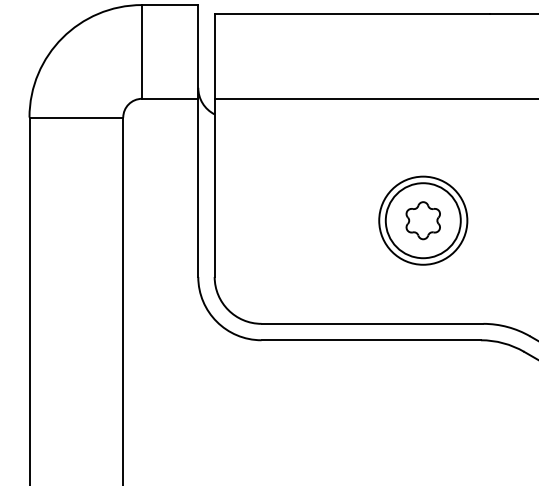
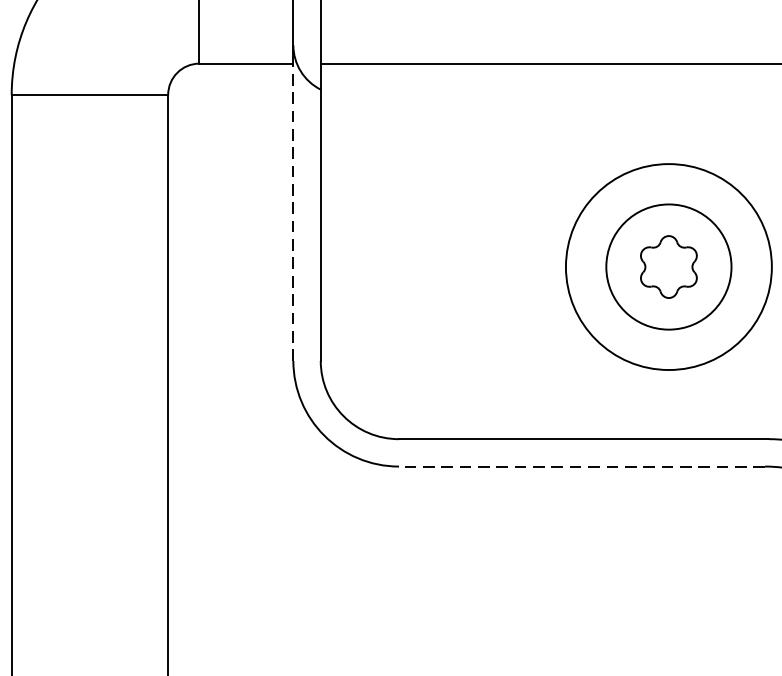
line: (198, 187) -> (293, 211), solid -> dashed
circle: (423, 220) -> (669, 266), size x1.4
line: (371, 340) -> (582, 466), solid -> dashed

